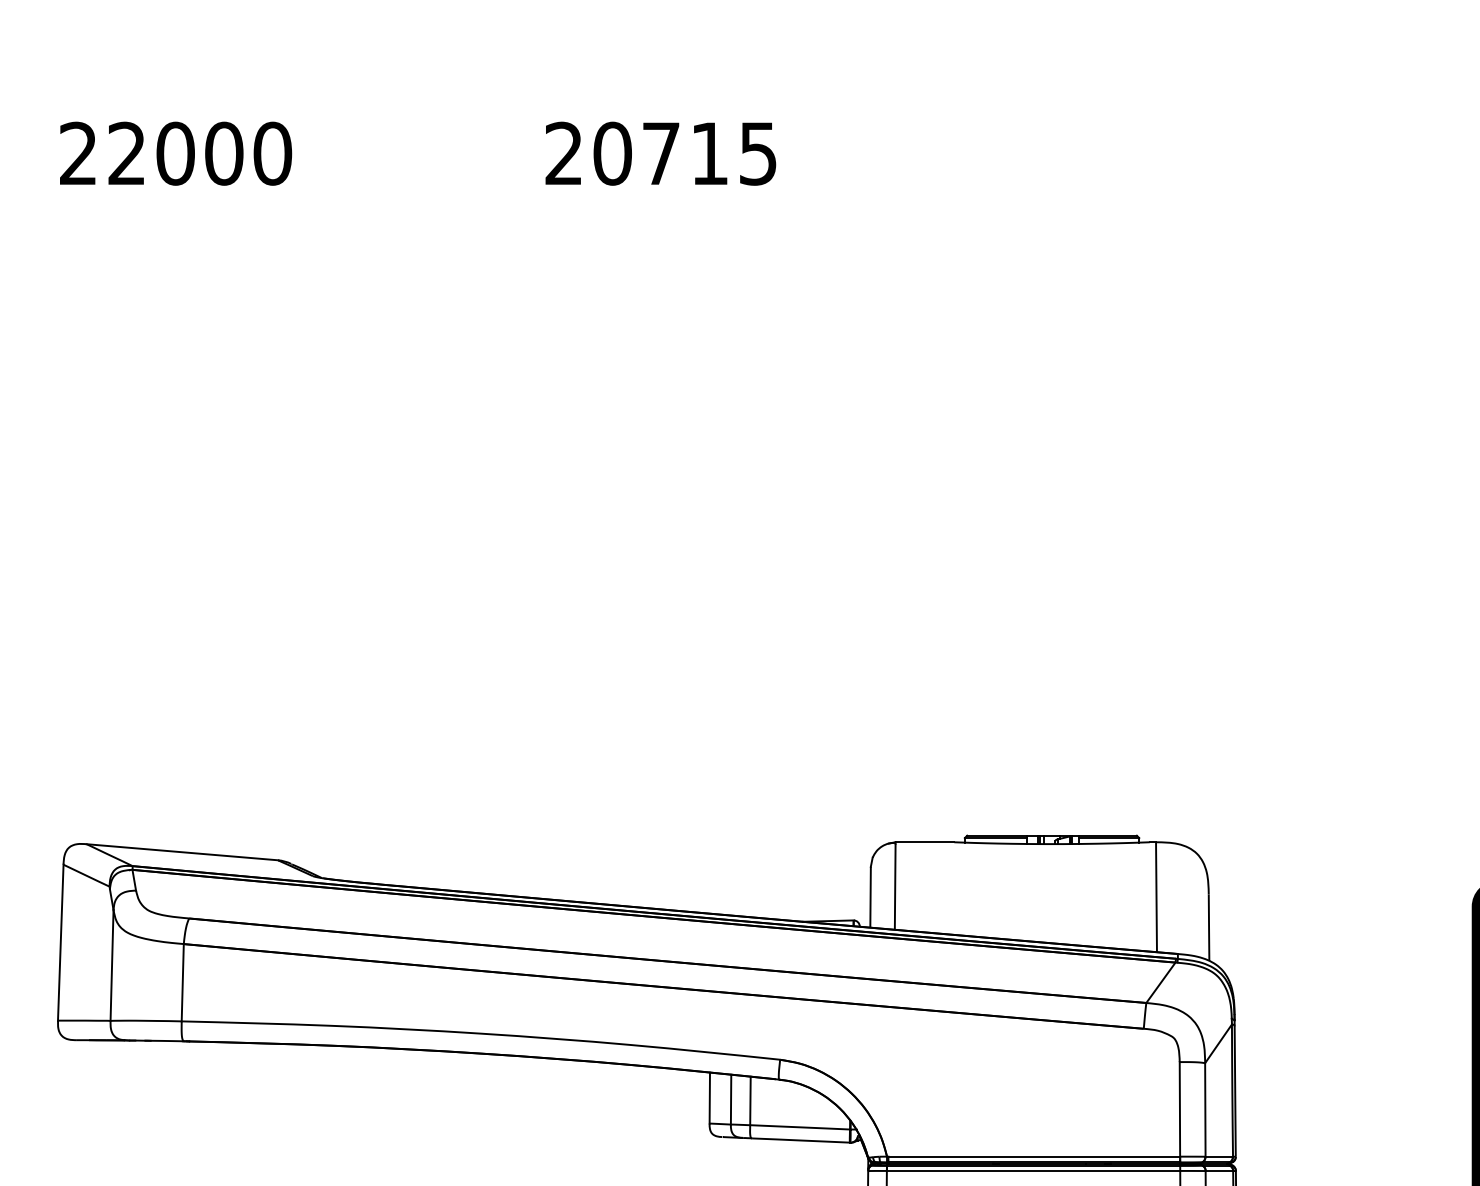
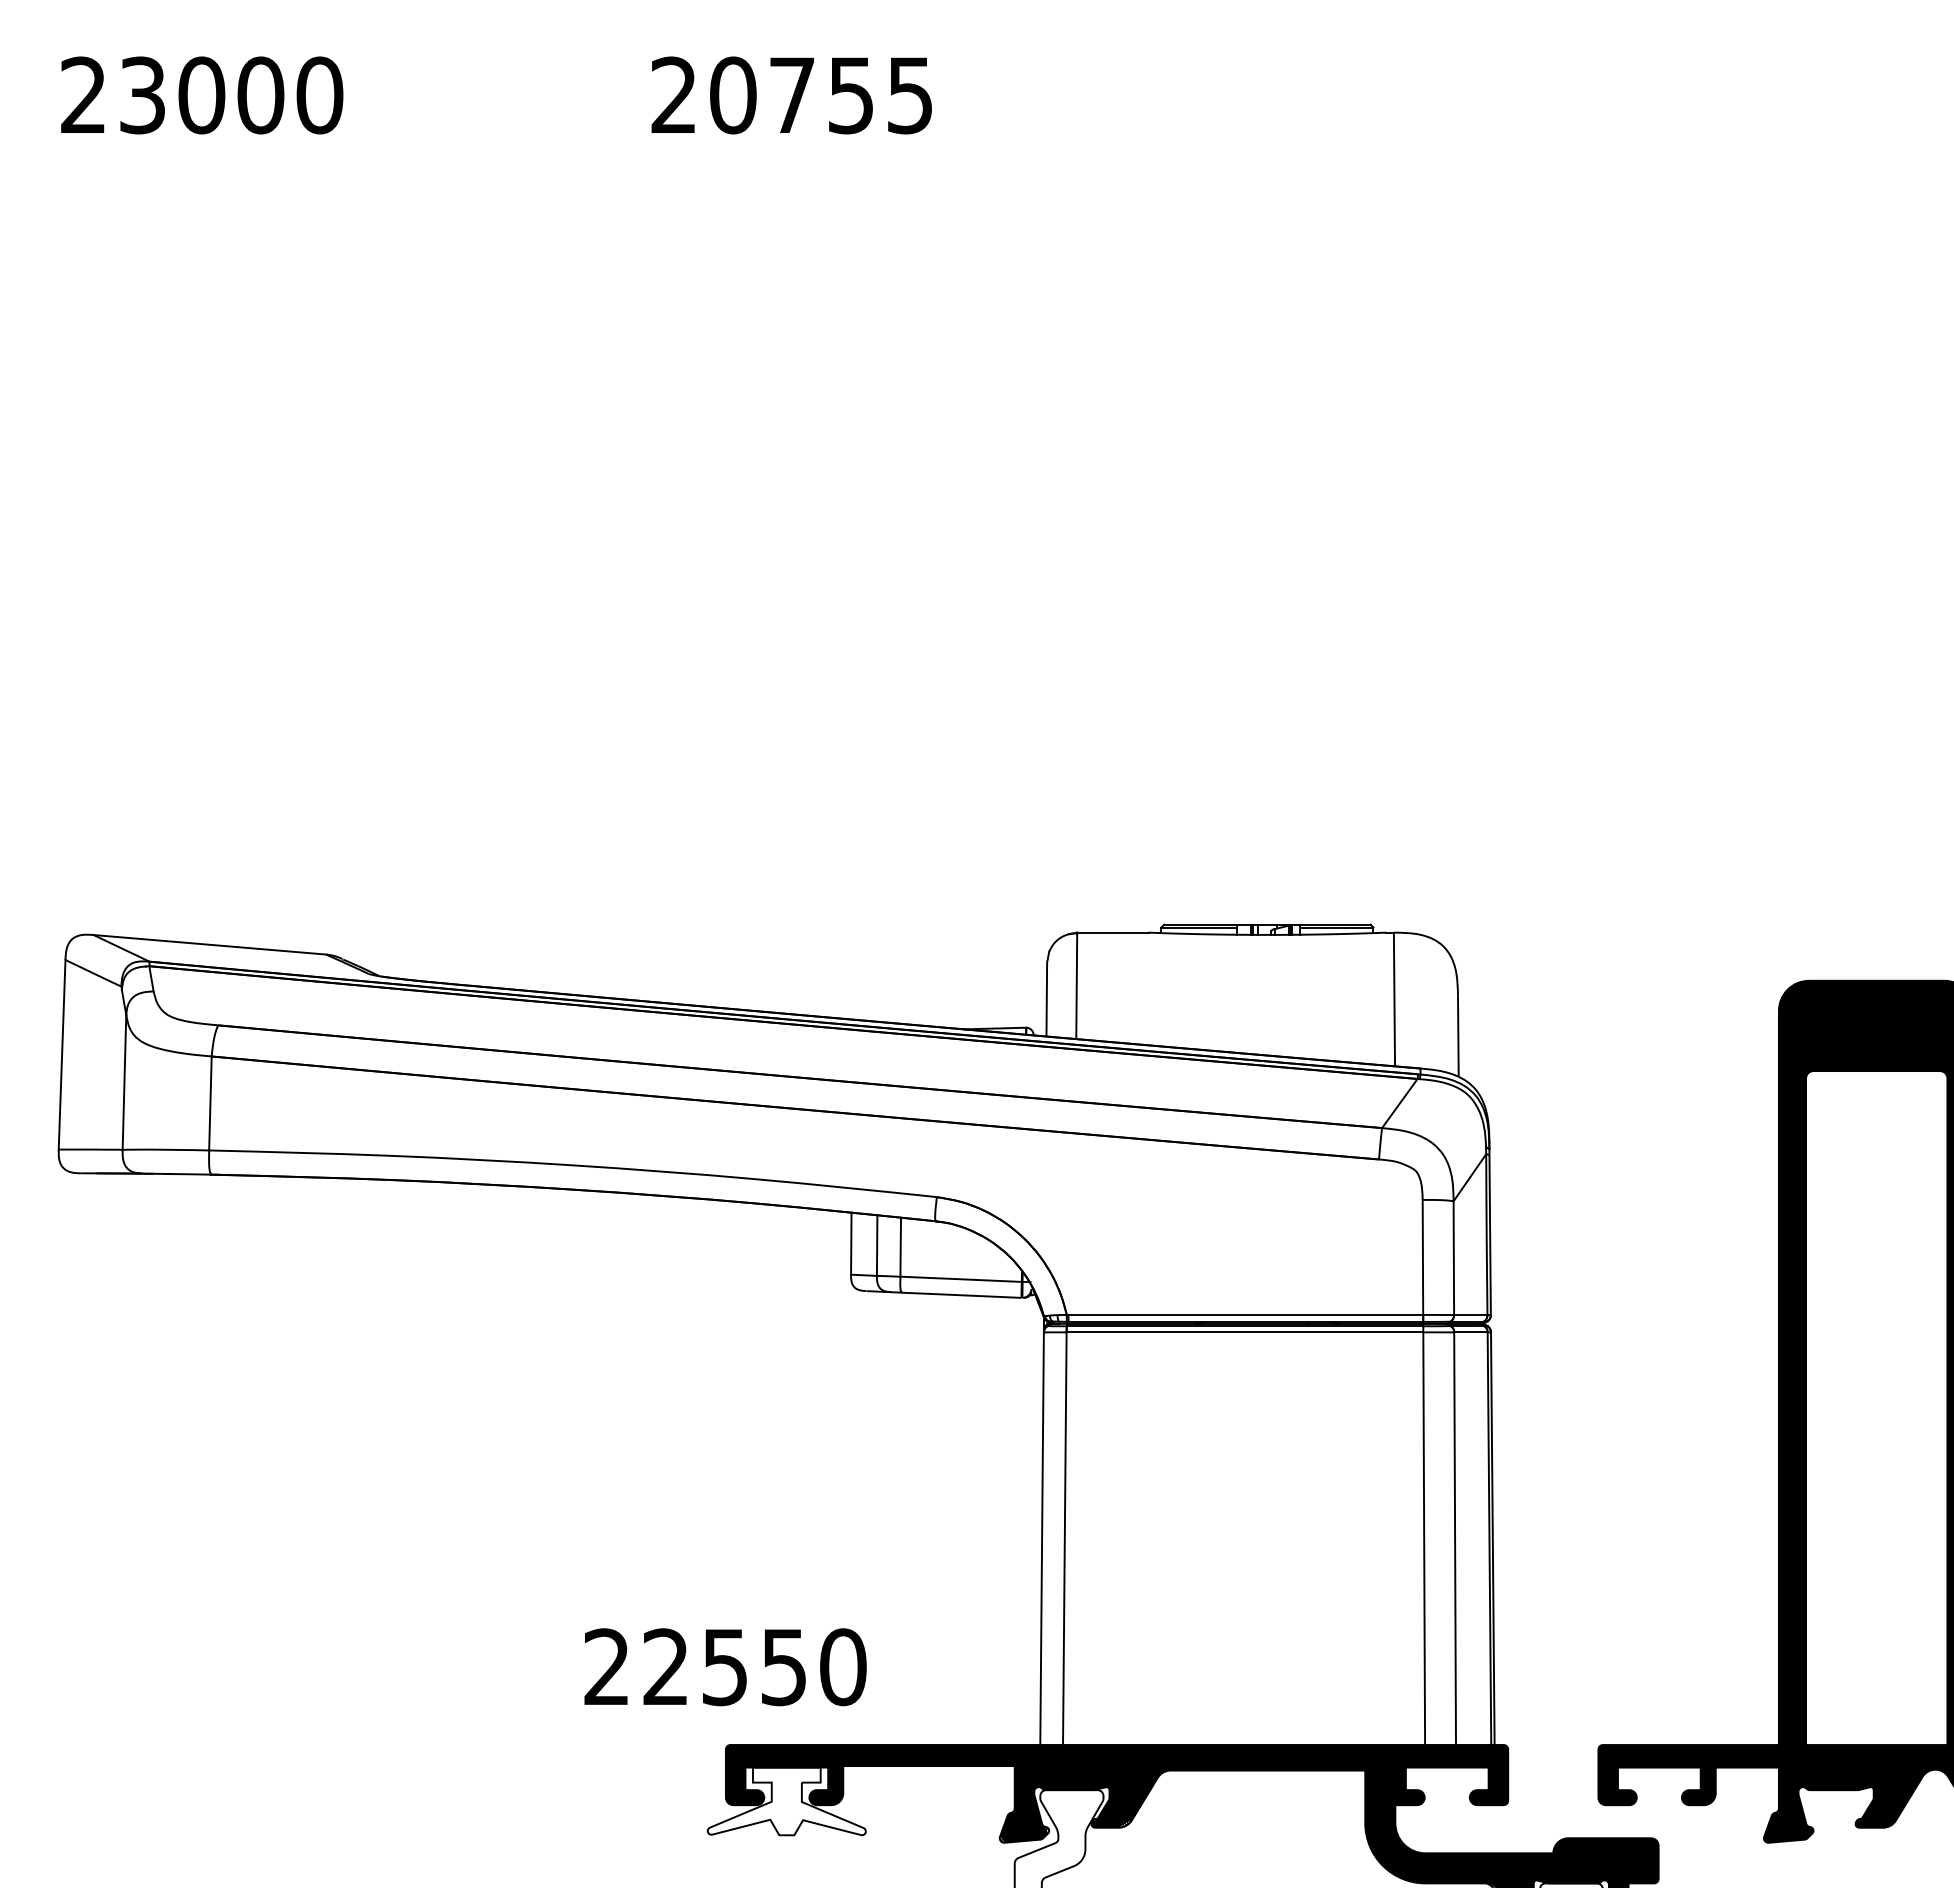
text: (126, 153) -> (142, 95), 22000 -> 23000
text: (709, 153) -> (850, 95), 20715 -> 20755

